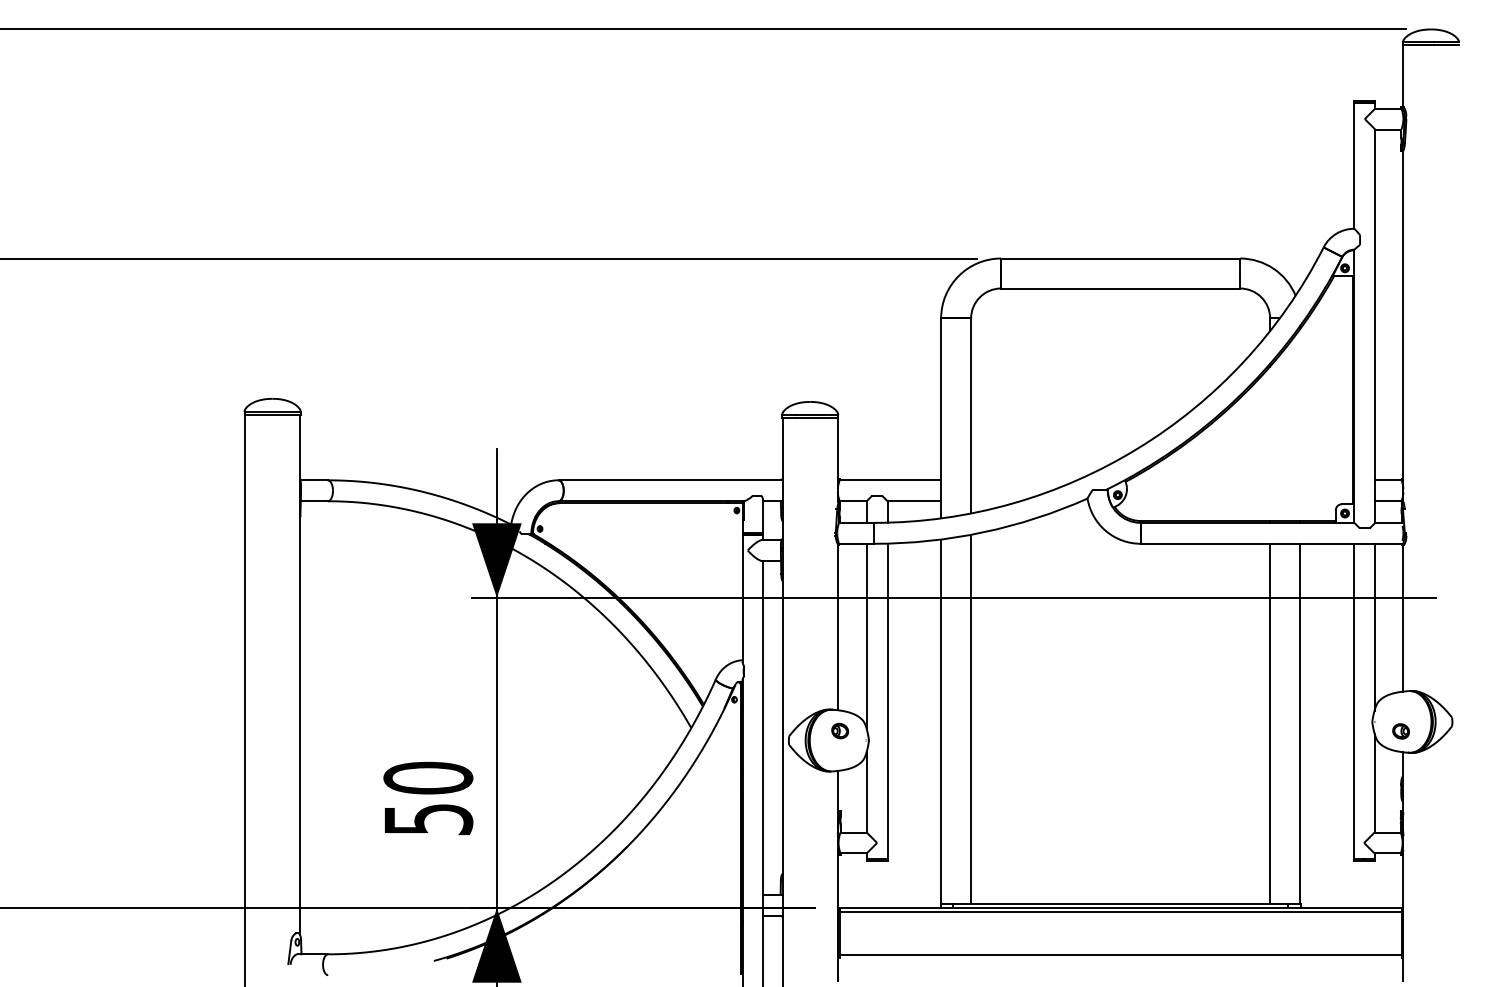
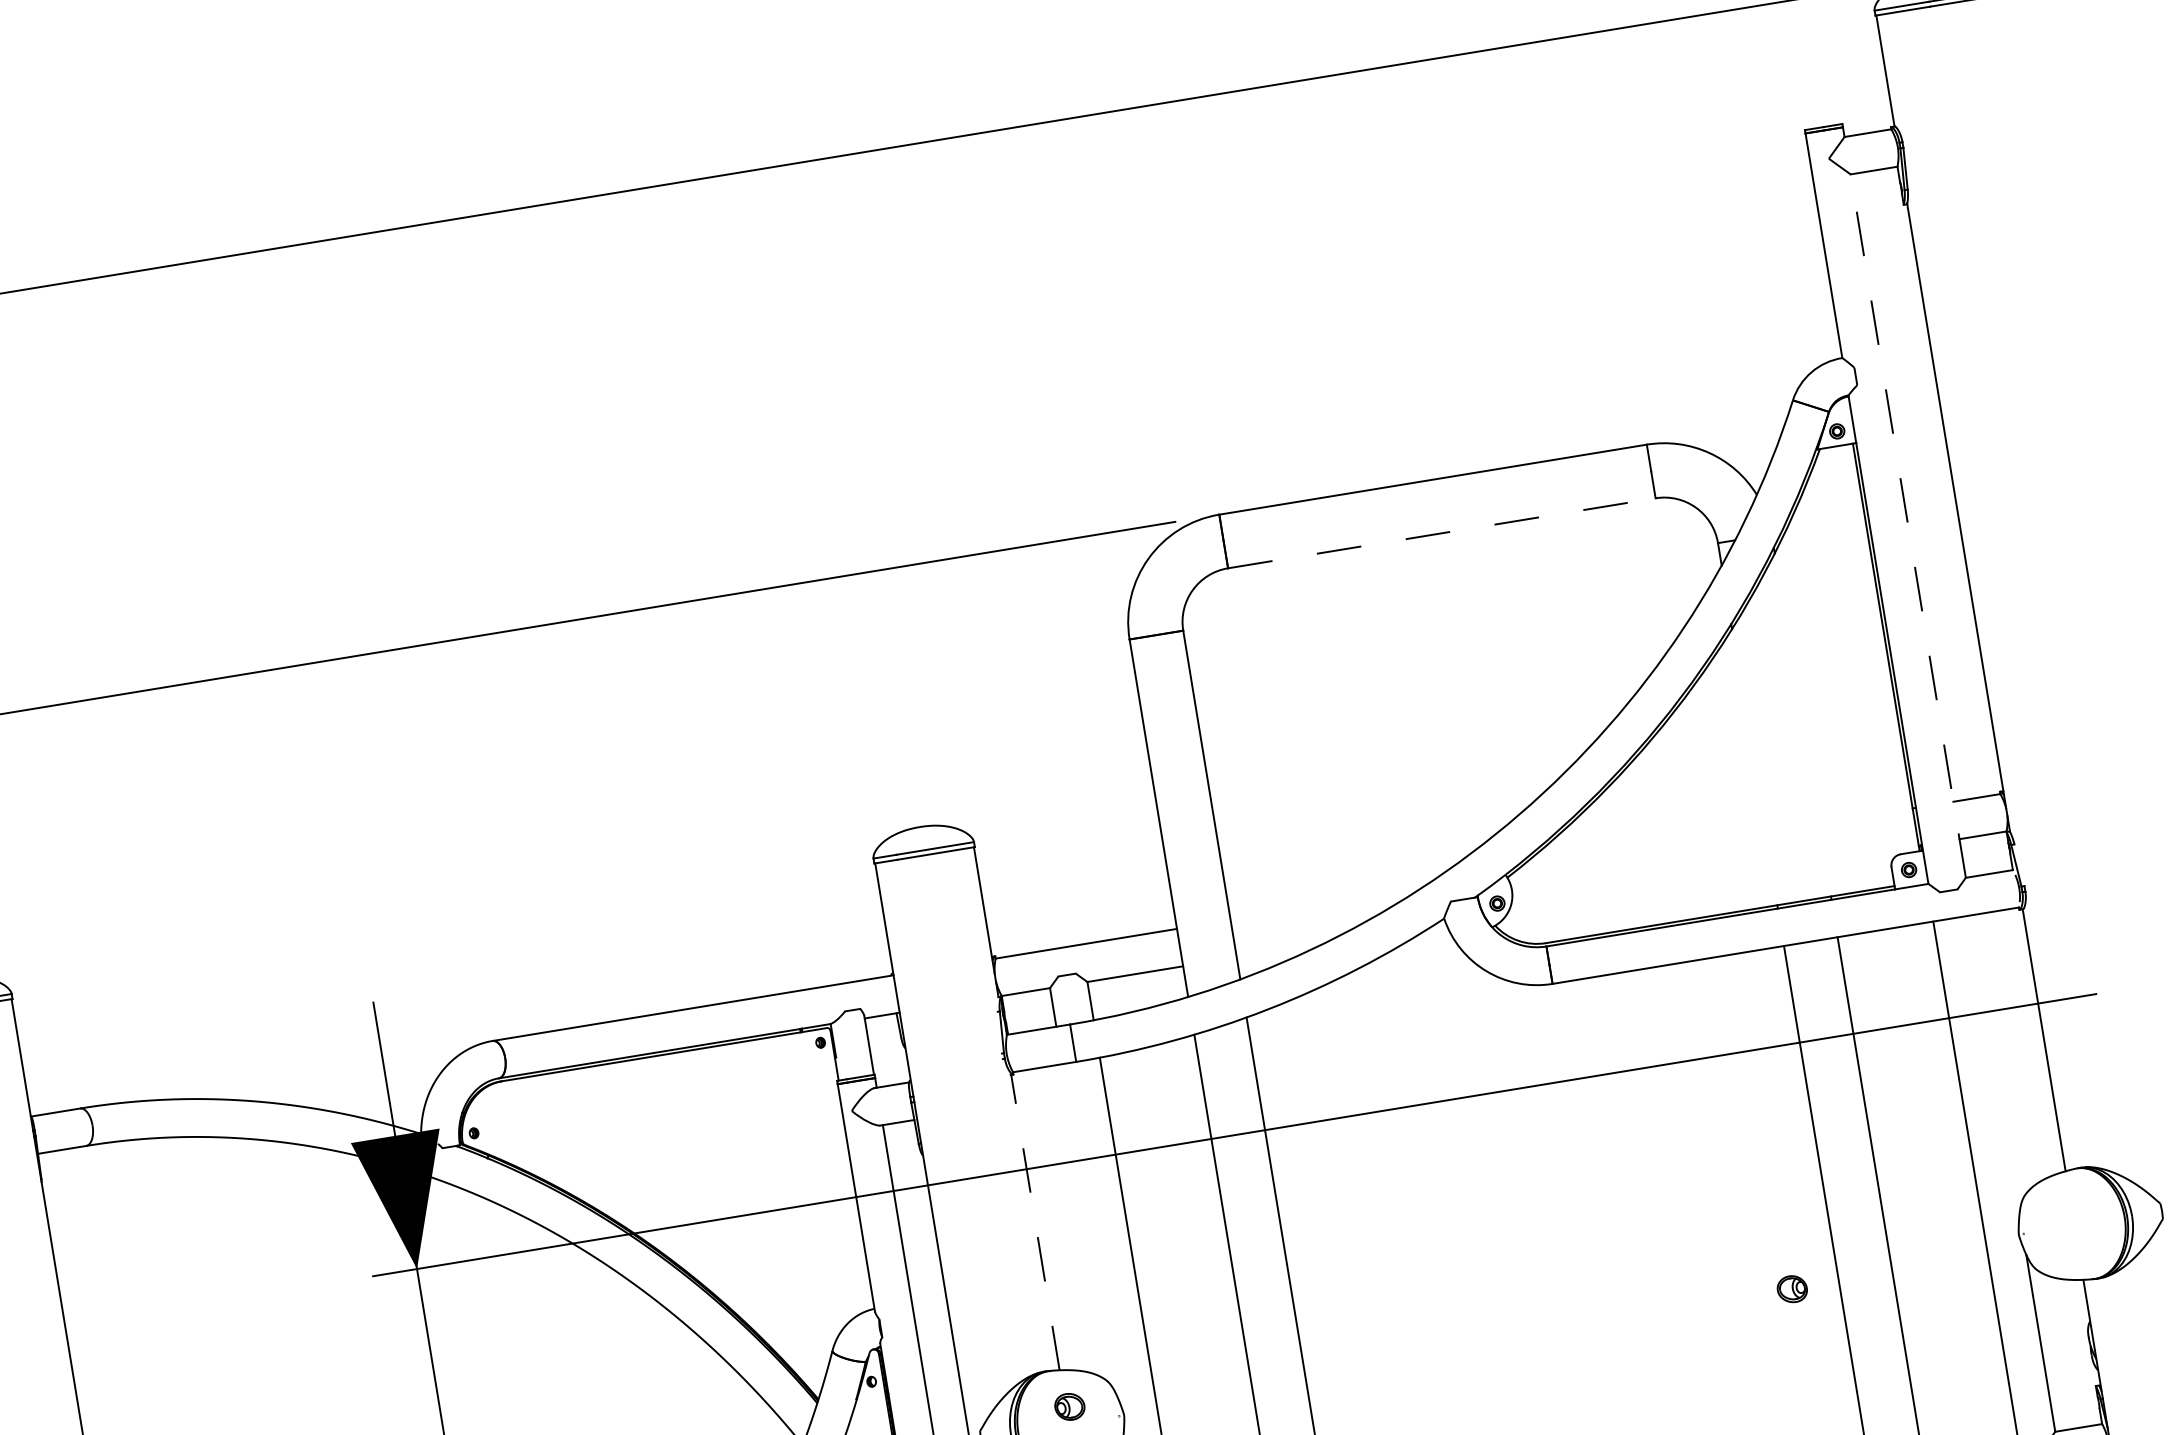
line: (1120, 288) -> (1441, 533), solid -> dashed
line: (1375, 326) -> (1908, 526), solid -> dashed
line: (1374, 626) -> (1994, 1063), removed
line: (837, 627) -> (1034, 1222), solid -> dashed
line: (866, 635) -> (1088, 1228), removed
part: (1400, 731) -> (1791, 1289), moved

